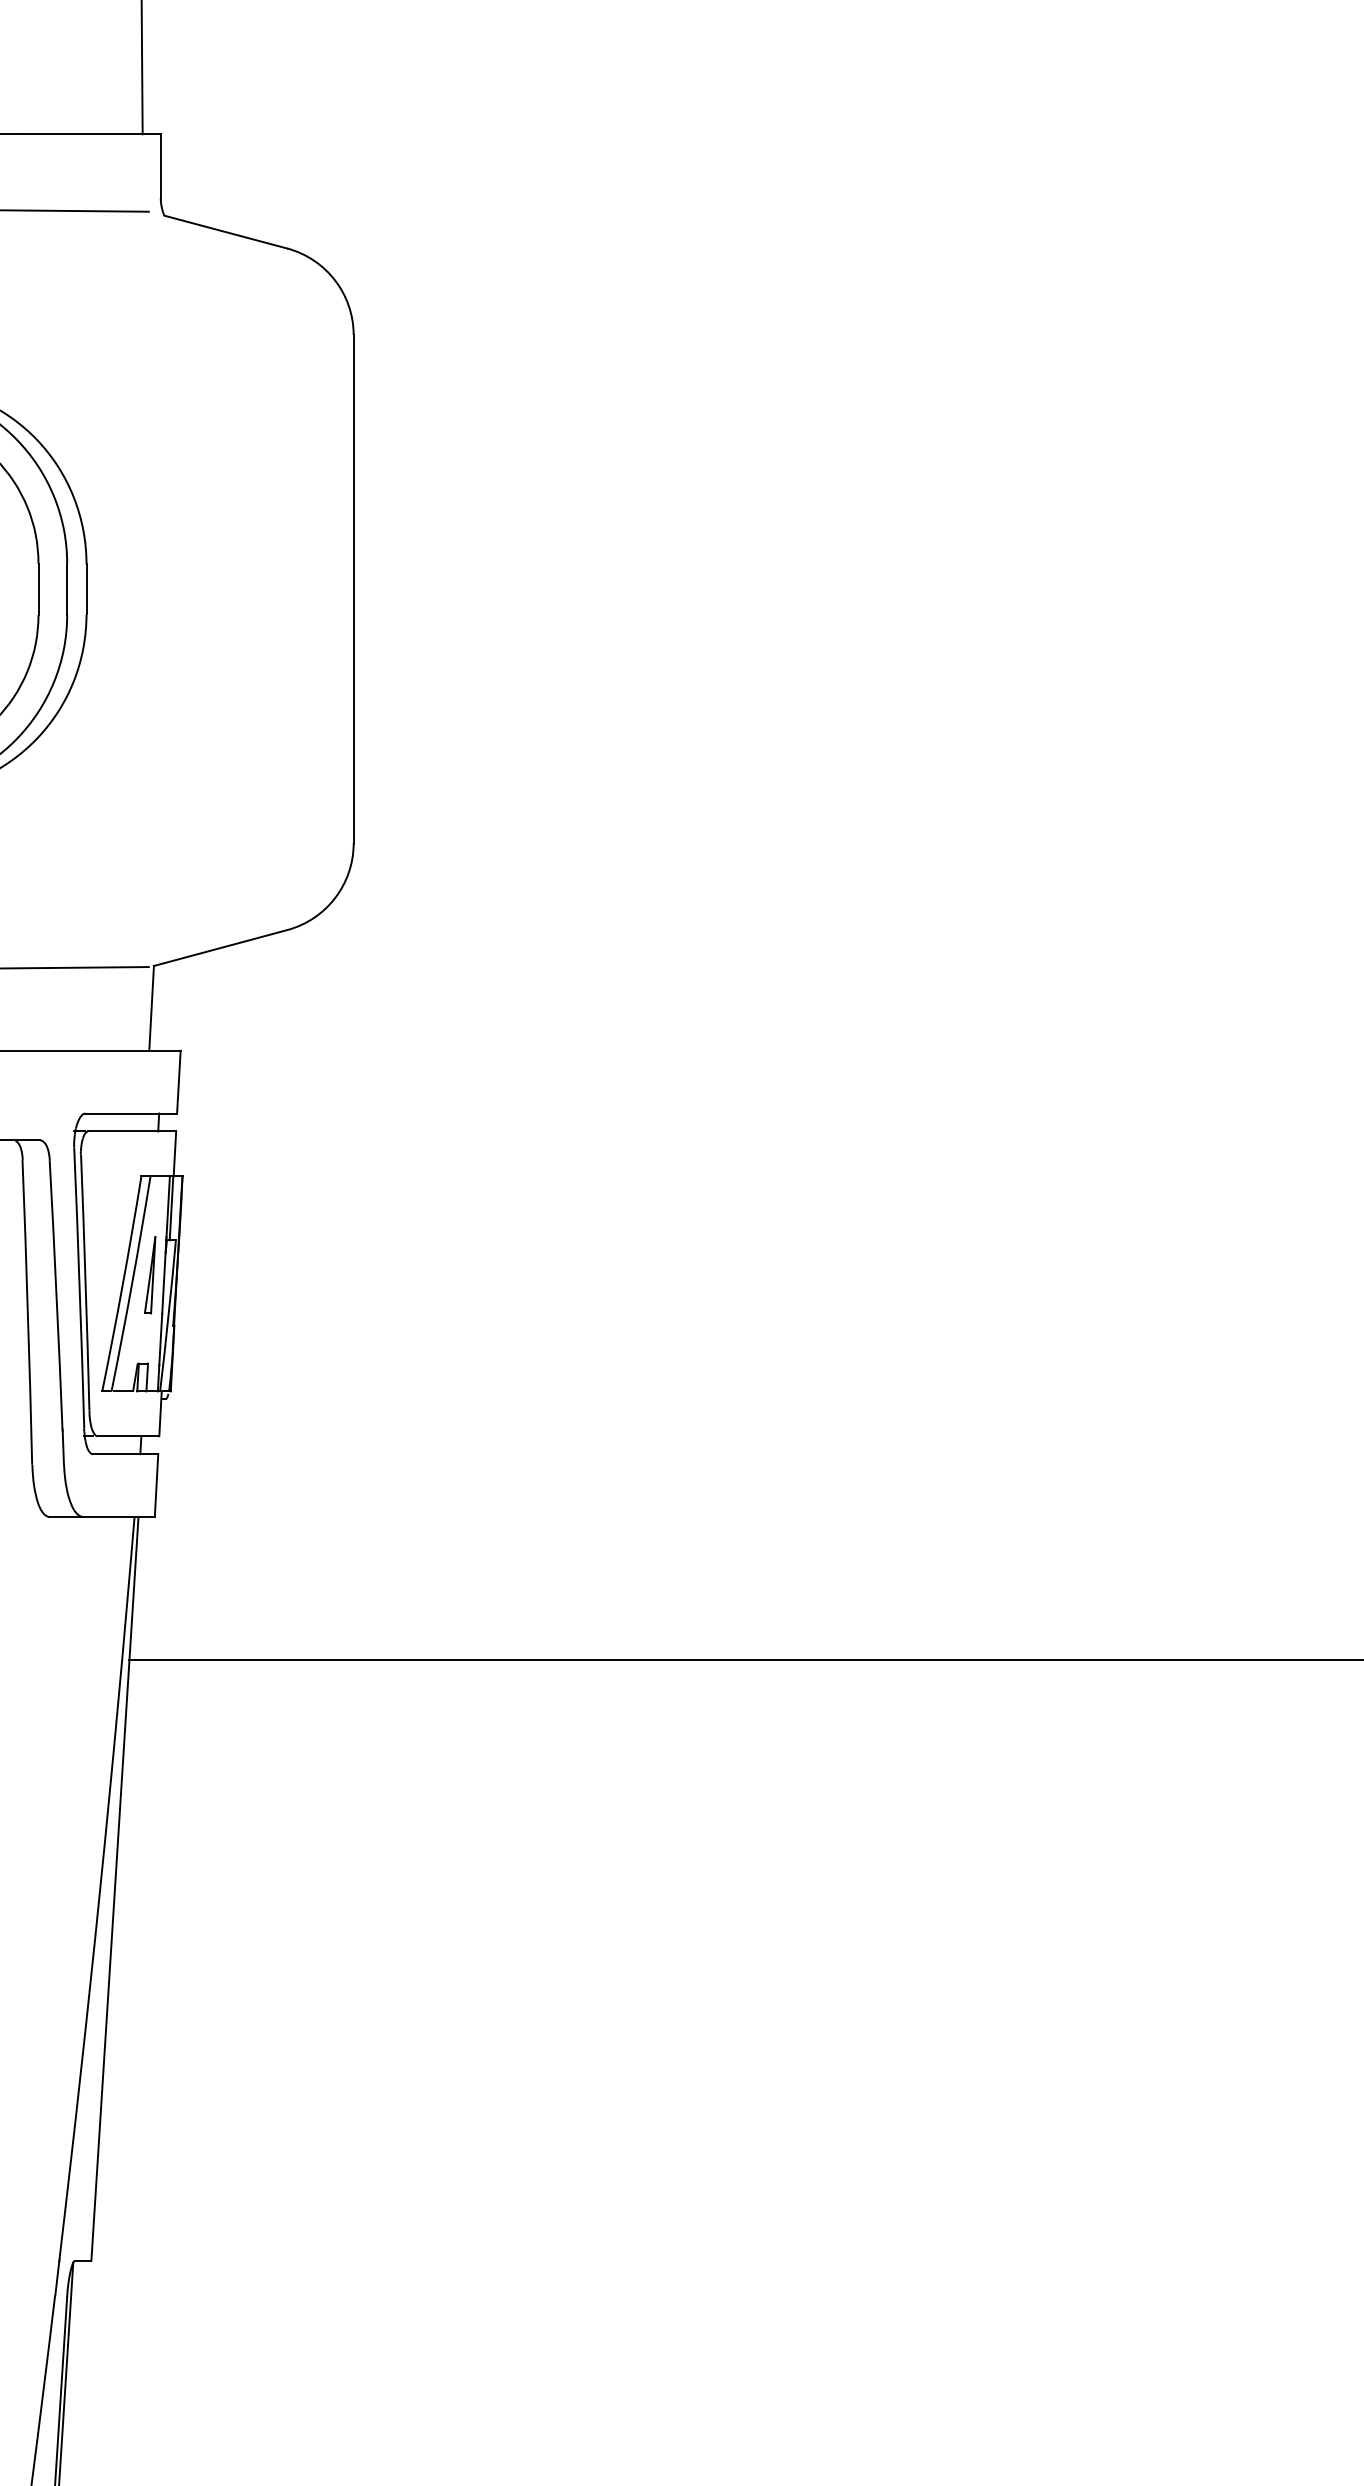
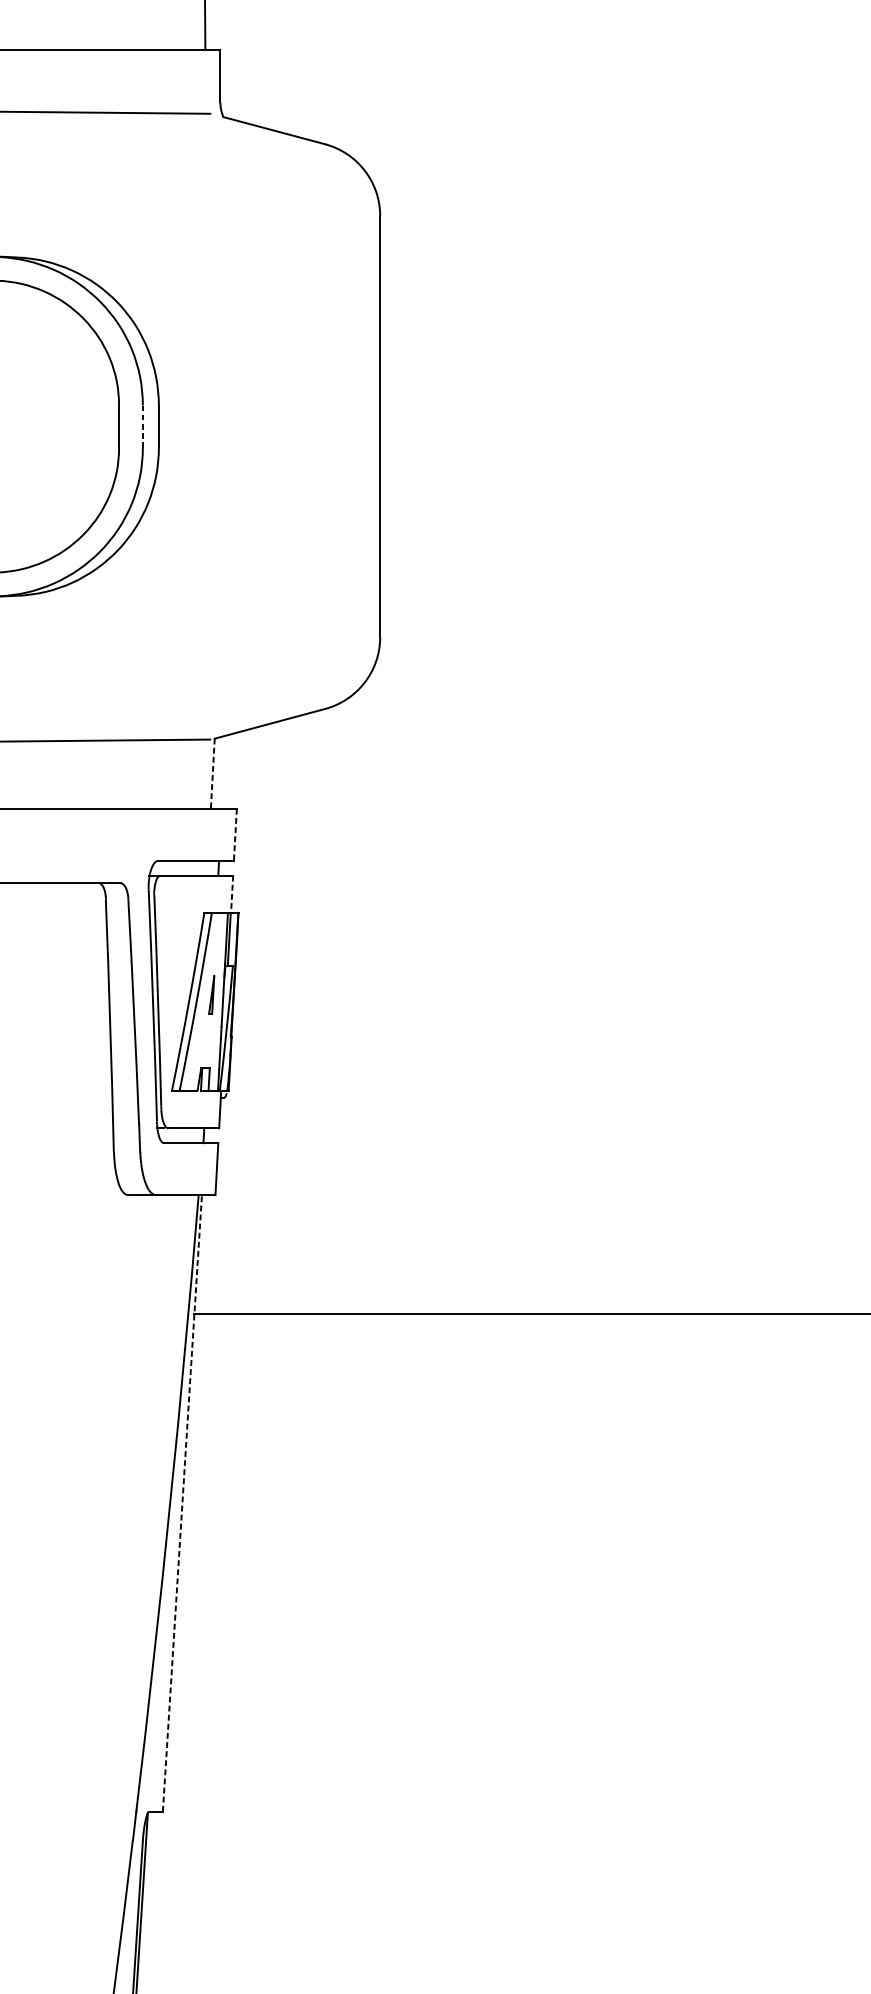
line: (67, 589) -> (143, 426), solid -> dashed
line: (151, 1008) -> (212, 773), solid -> dashed
line: (178, 1082) -> (235, 835), solid -> dashed
line: (174, 1154) -> (231, 894), solid -> dashed
part: (150, 1275) -> (211, 995), size x0.6
line: (114, 1888) -> (182, 1502), solid -> dashed

